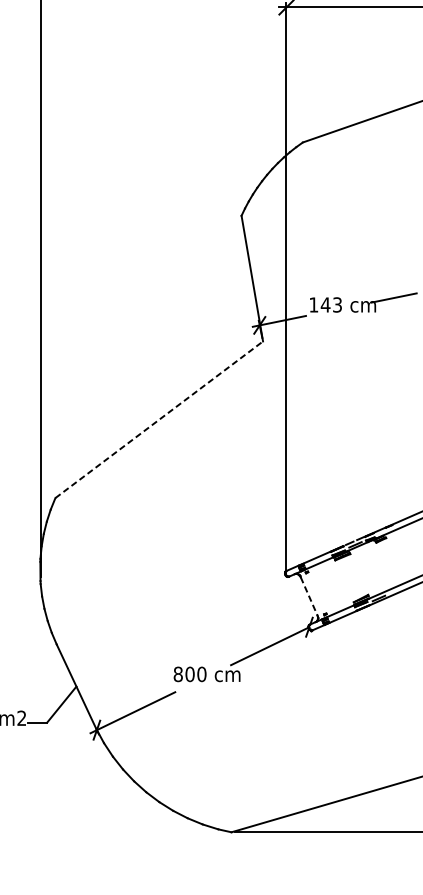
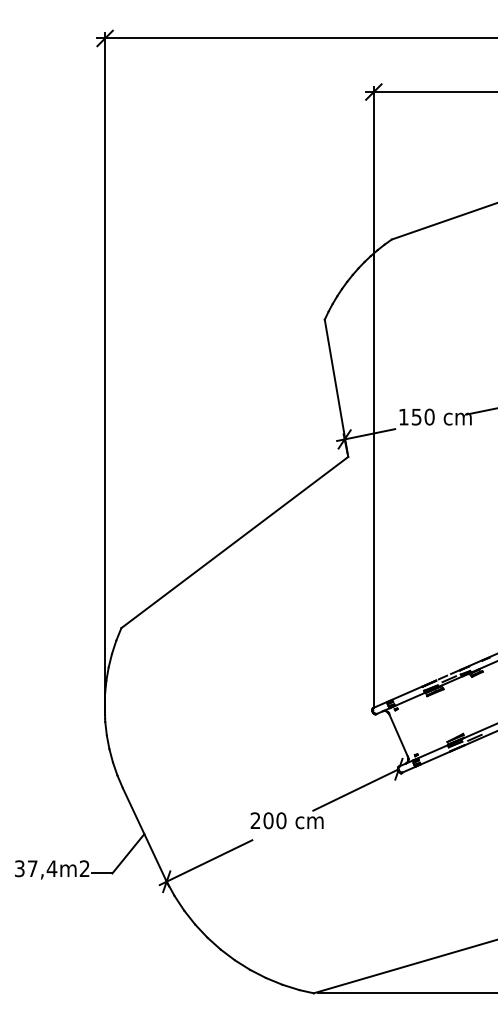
text: (330, 304) -> (422, 416), 143 -> 150
line: (159, 419) -> (235, 542), dashed -> solid
line: (309, 596) -> (398, 735), dashed -> solid
text: (178, 674) -> (255, 820), 800 -> 200

